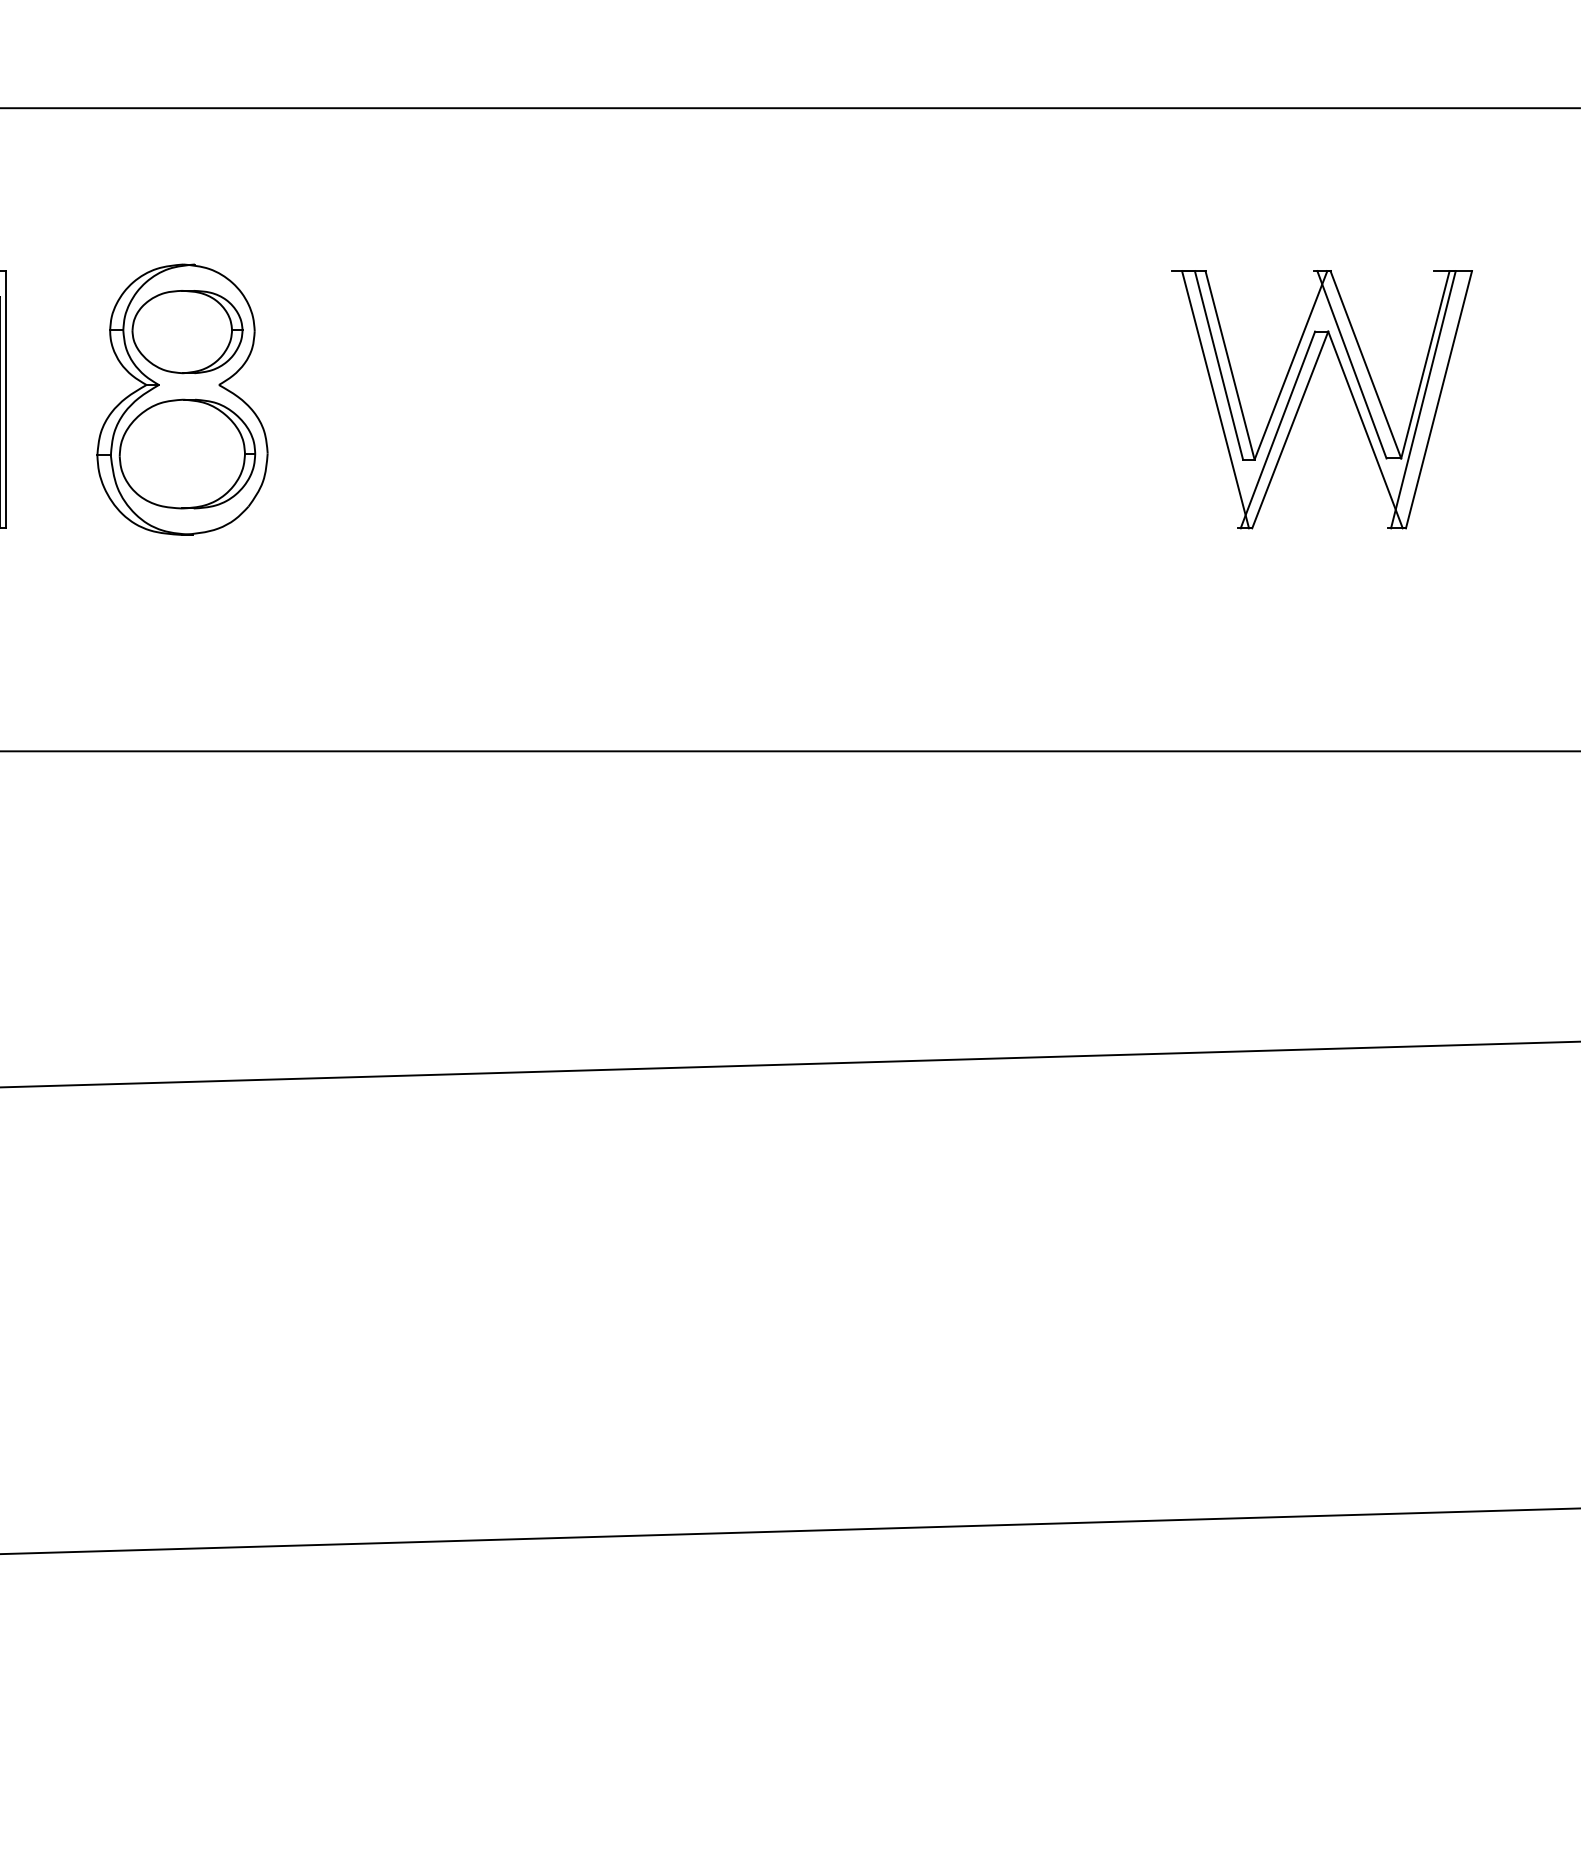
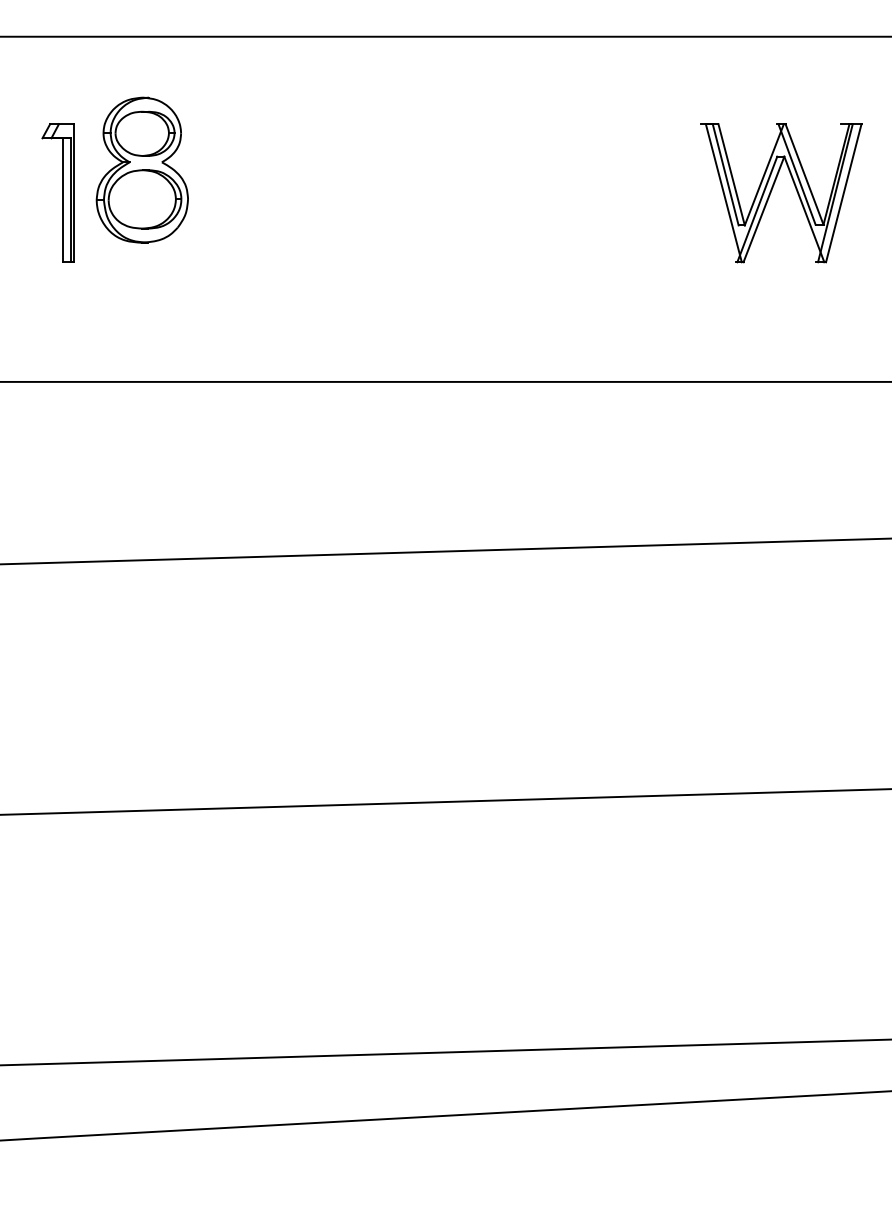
part: (180, 398) -> (141, 169), moved

